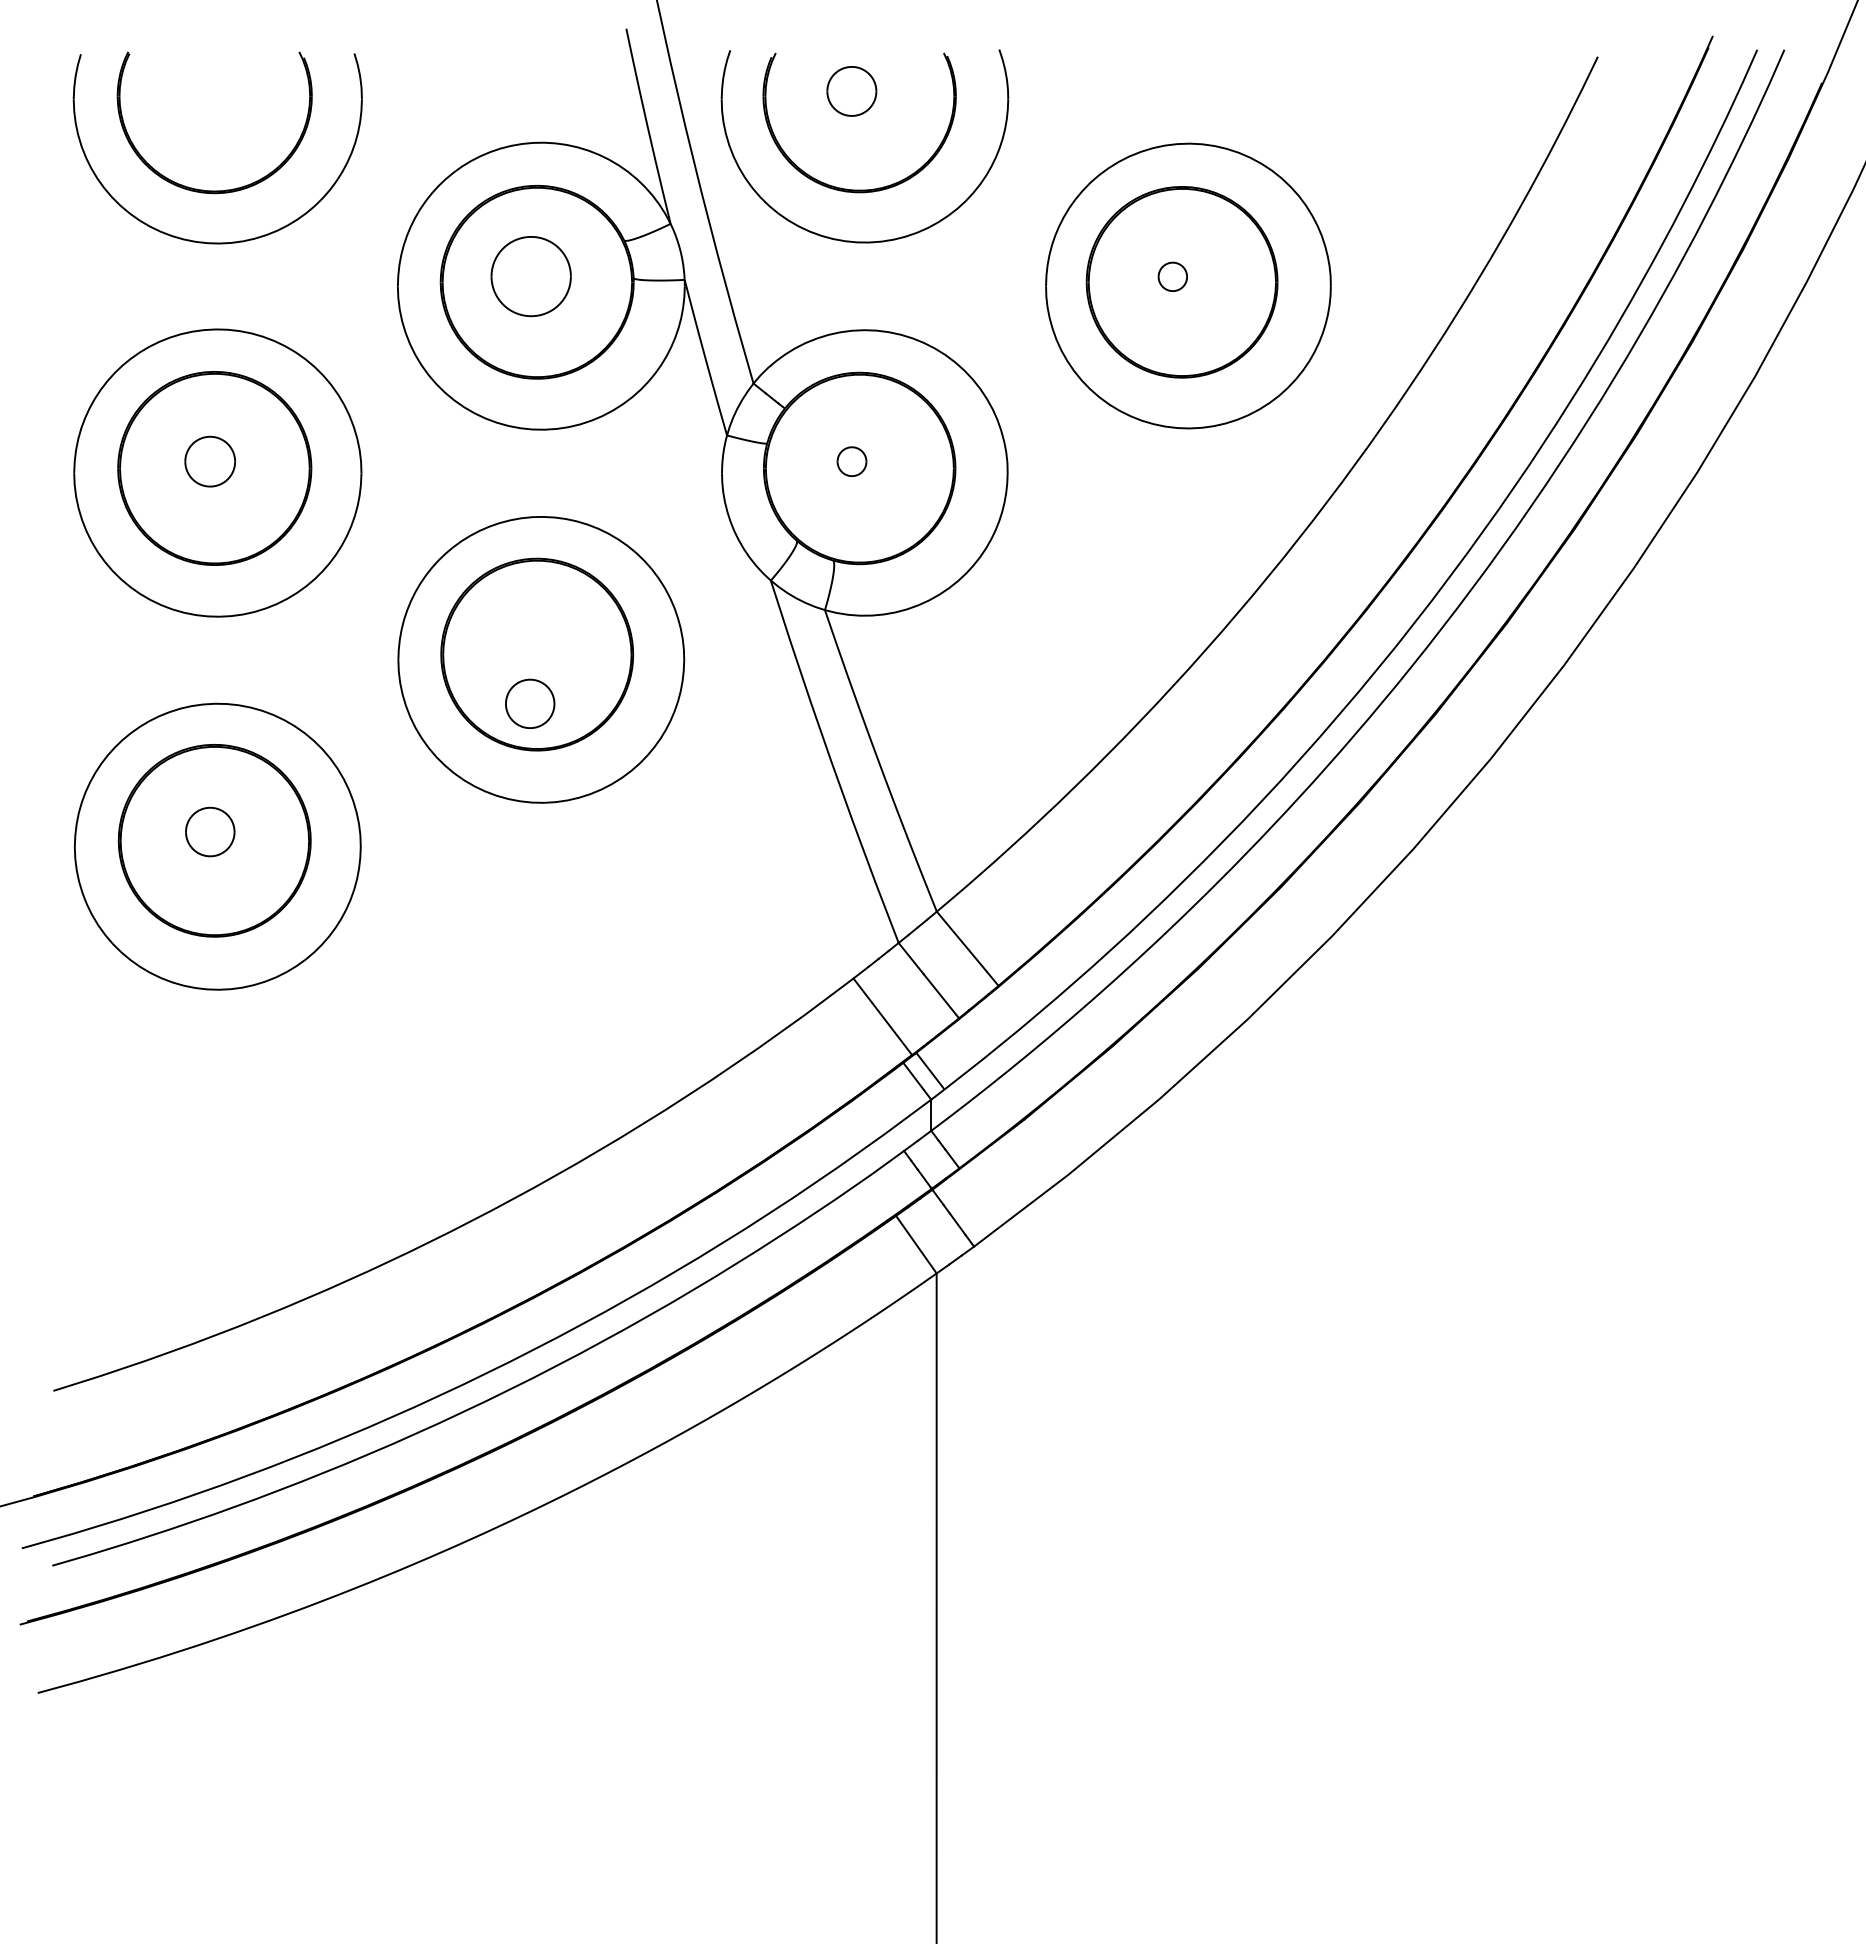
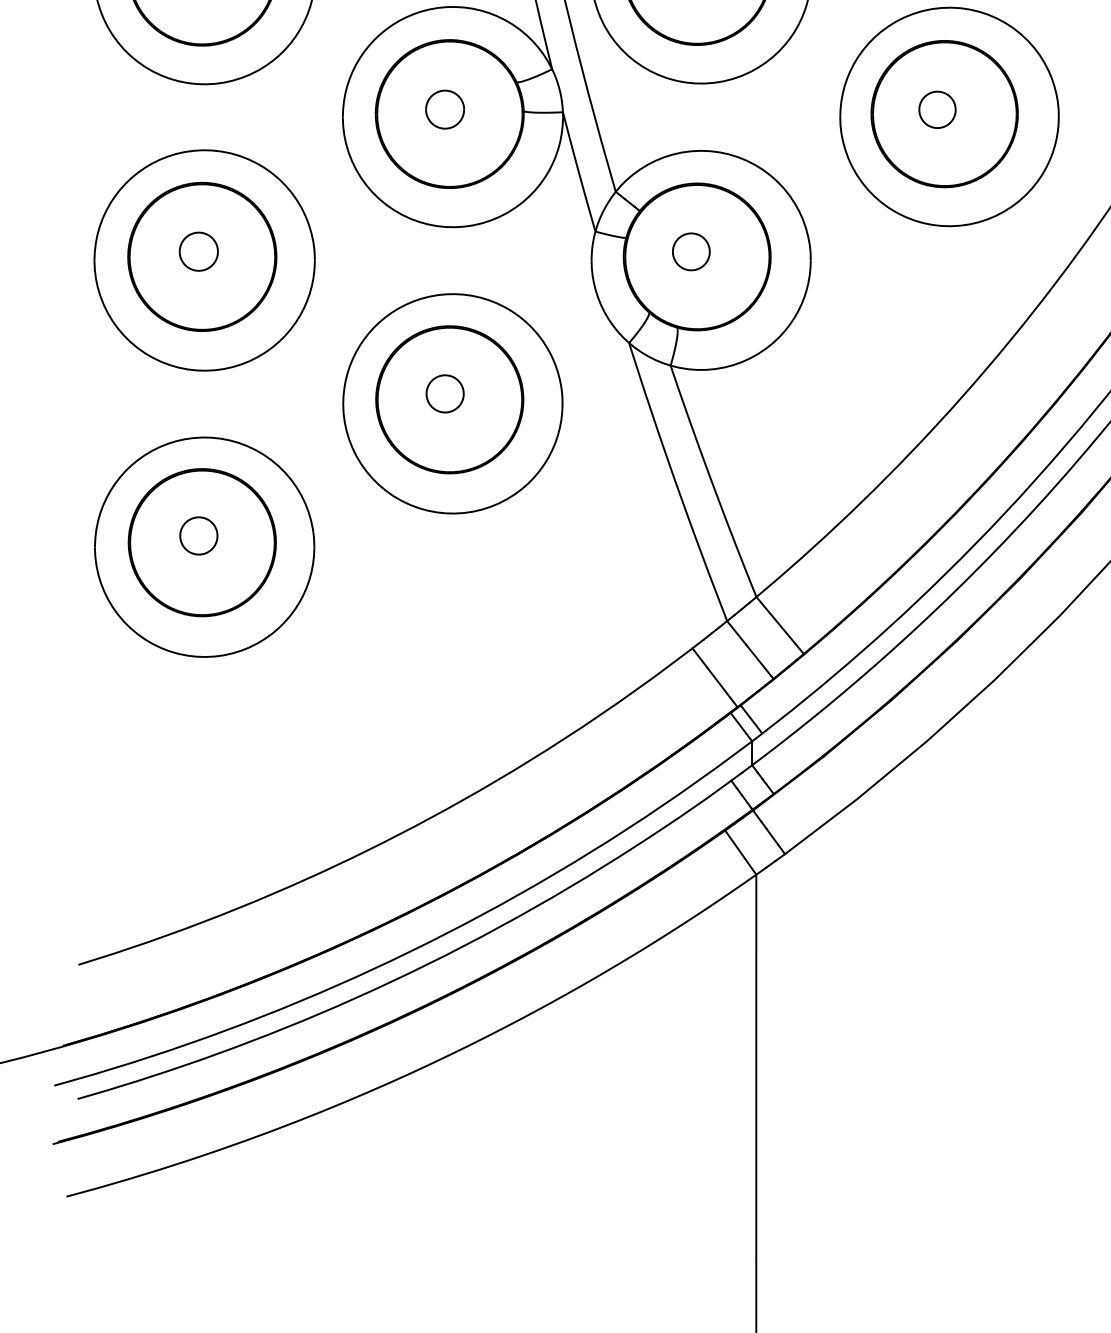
part: (530, 276) -> (444, 109), size x0.62
part: (1172, 276) -> (937, 109), size x1.67
part: (851, 461) -> (690, 251), size x1.67
part: (530, 703) -> (445, 393), moved

